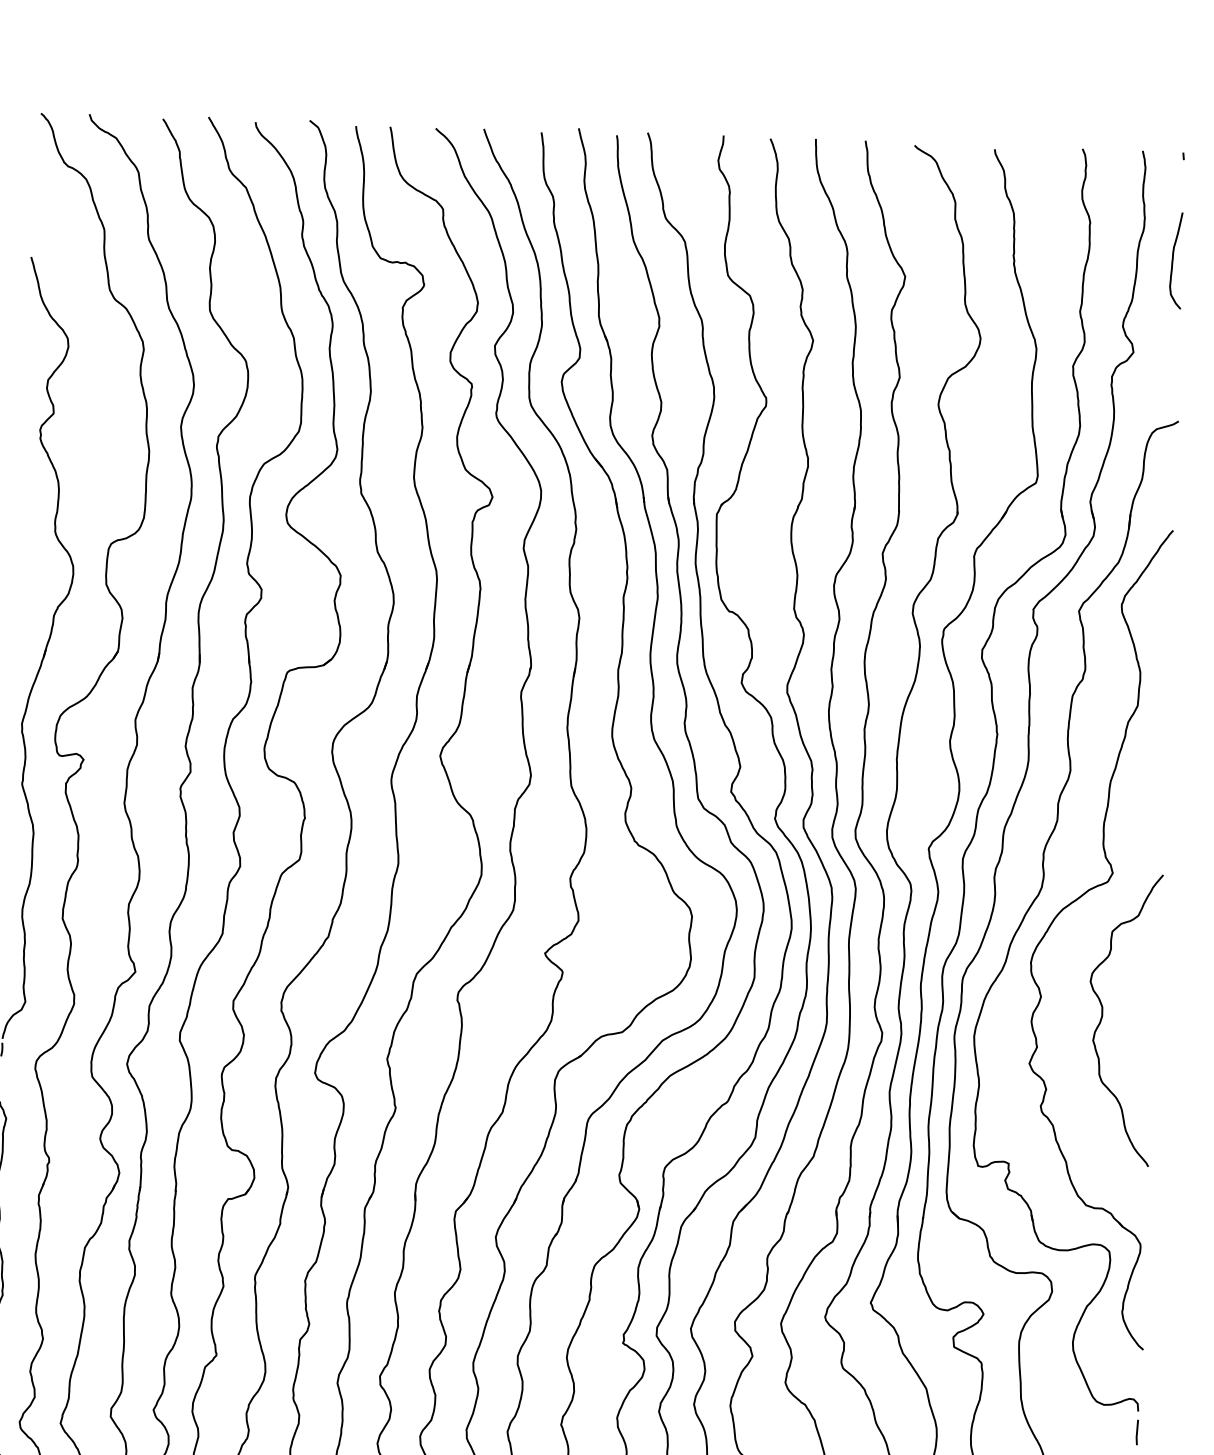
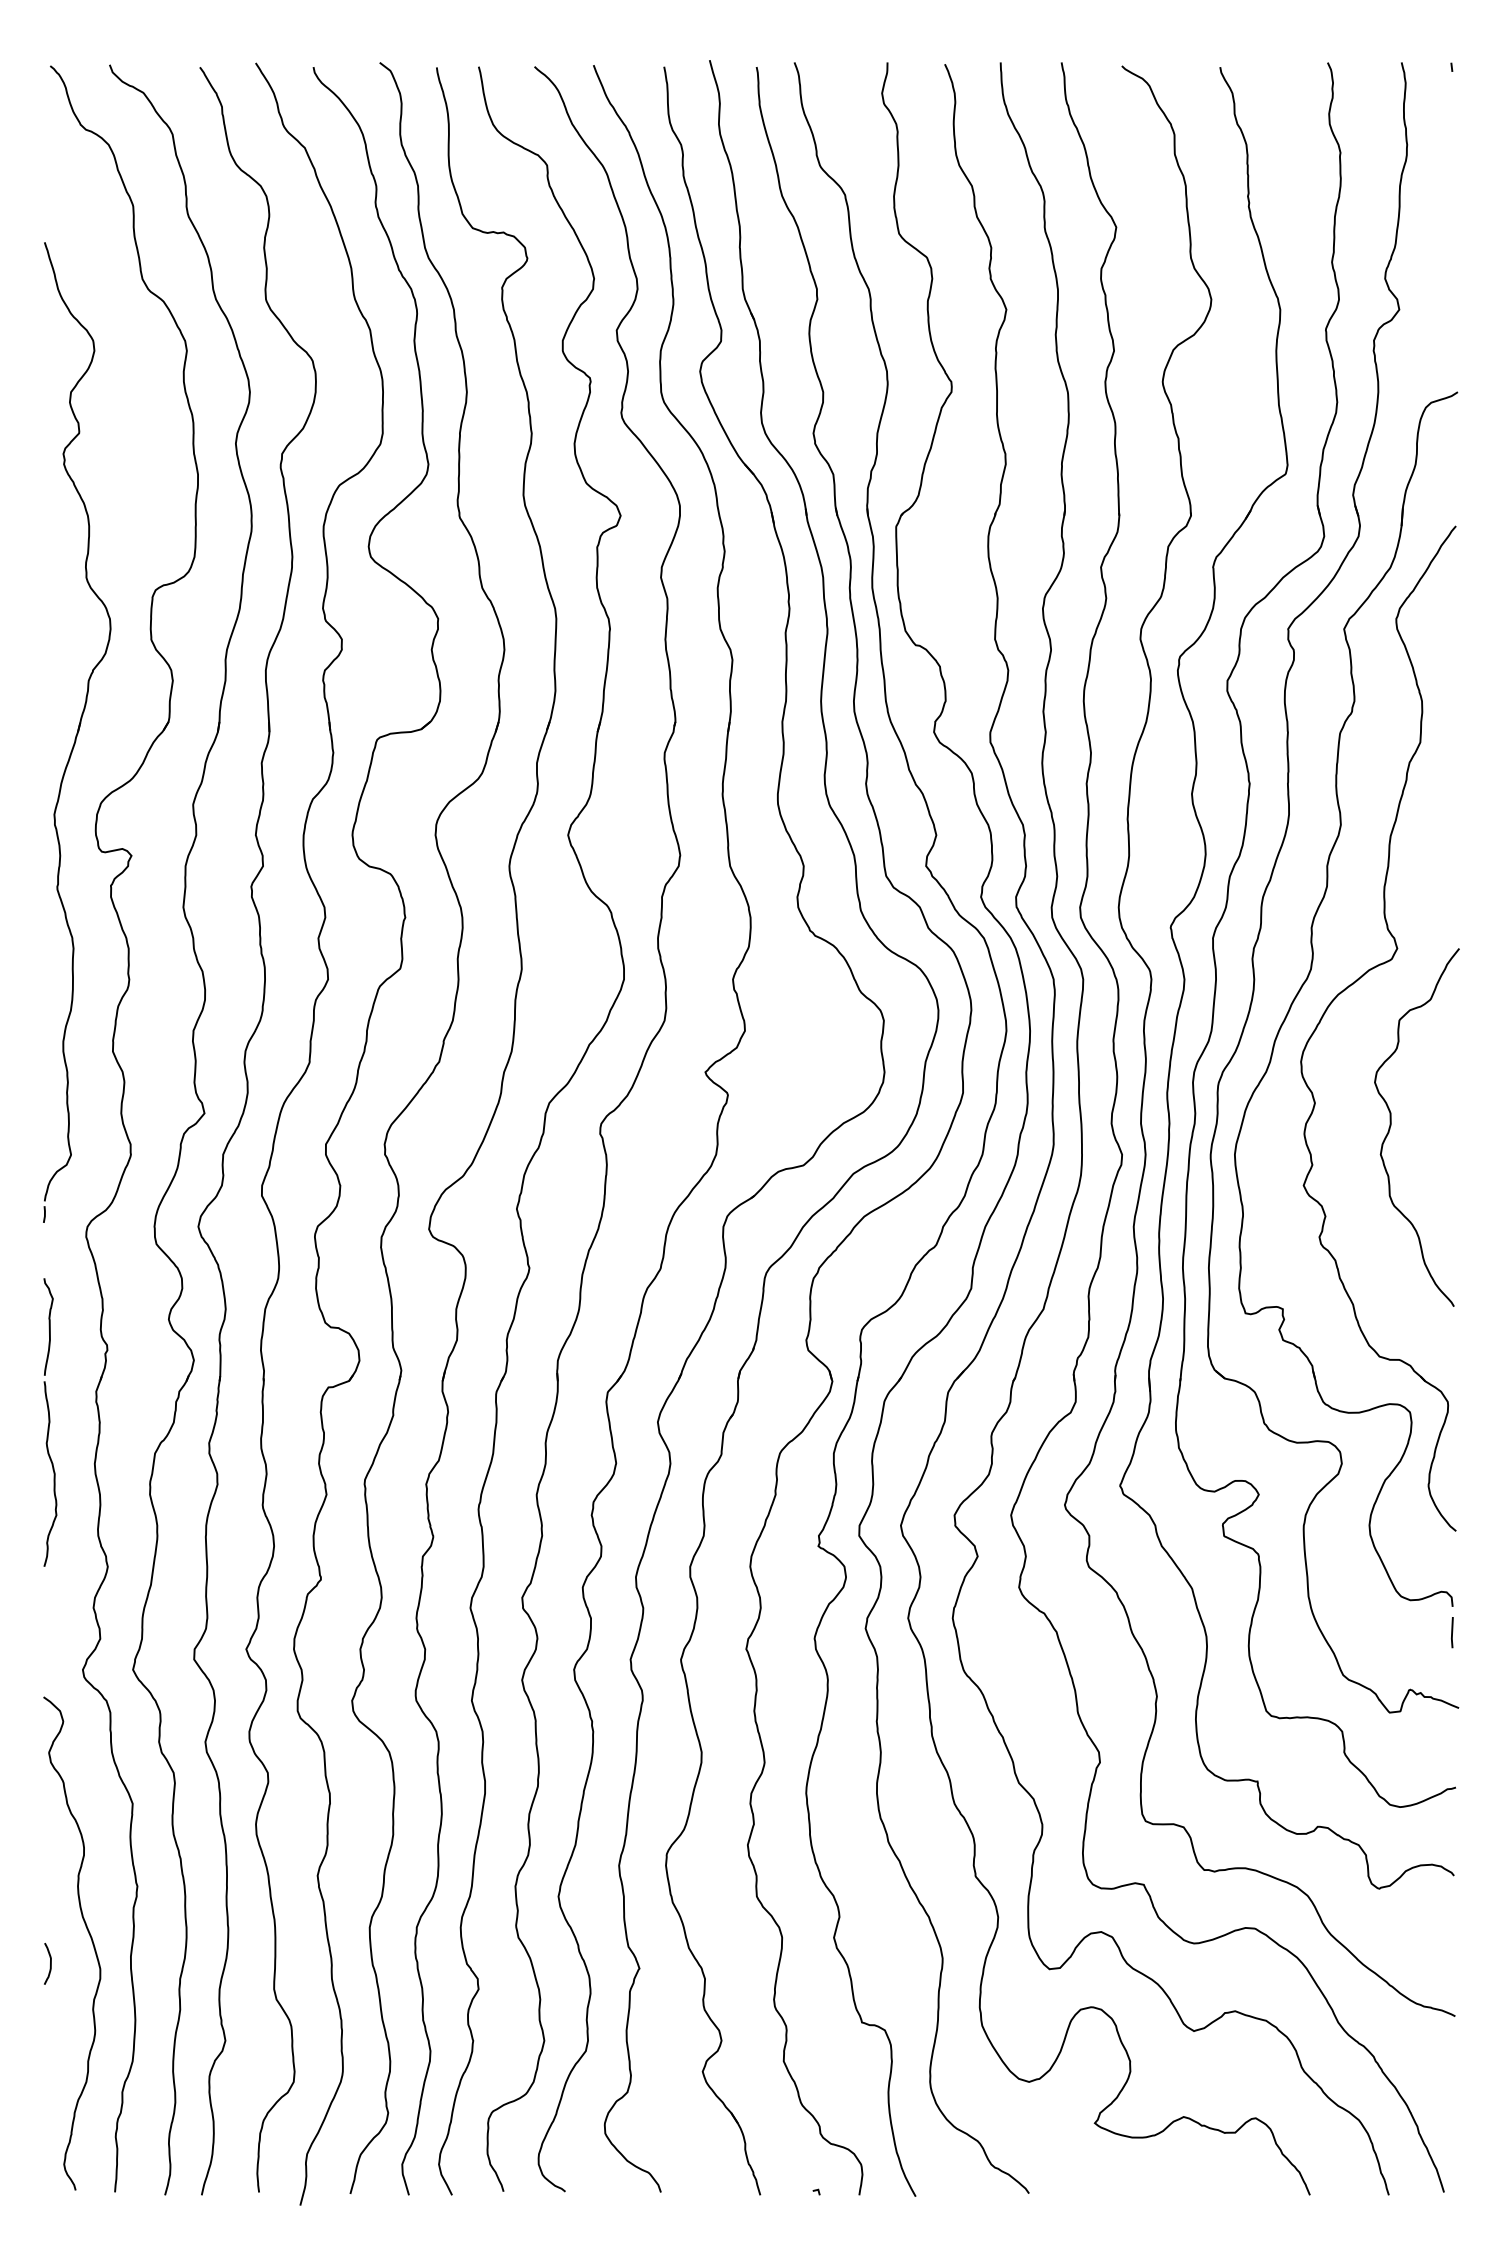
curve: (1173, 259) -> (1444, 194), removed

